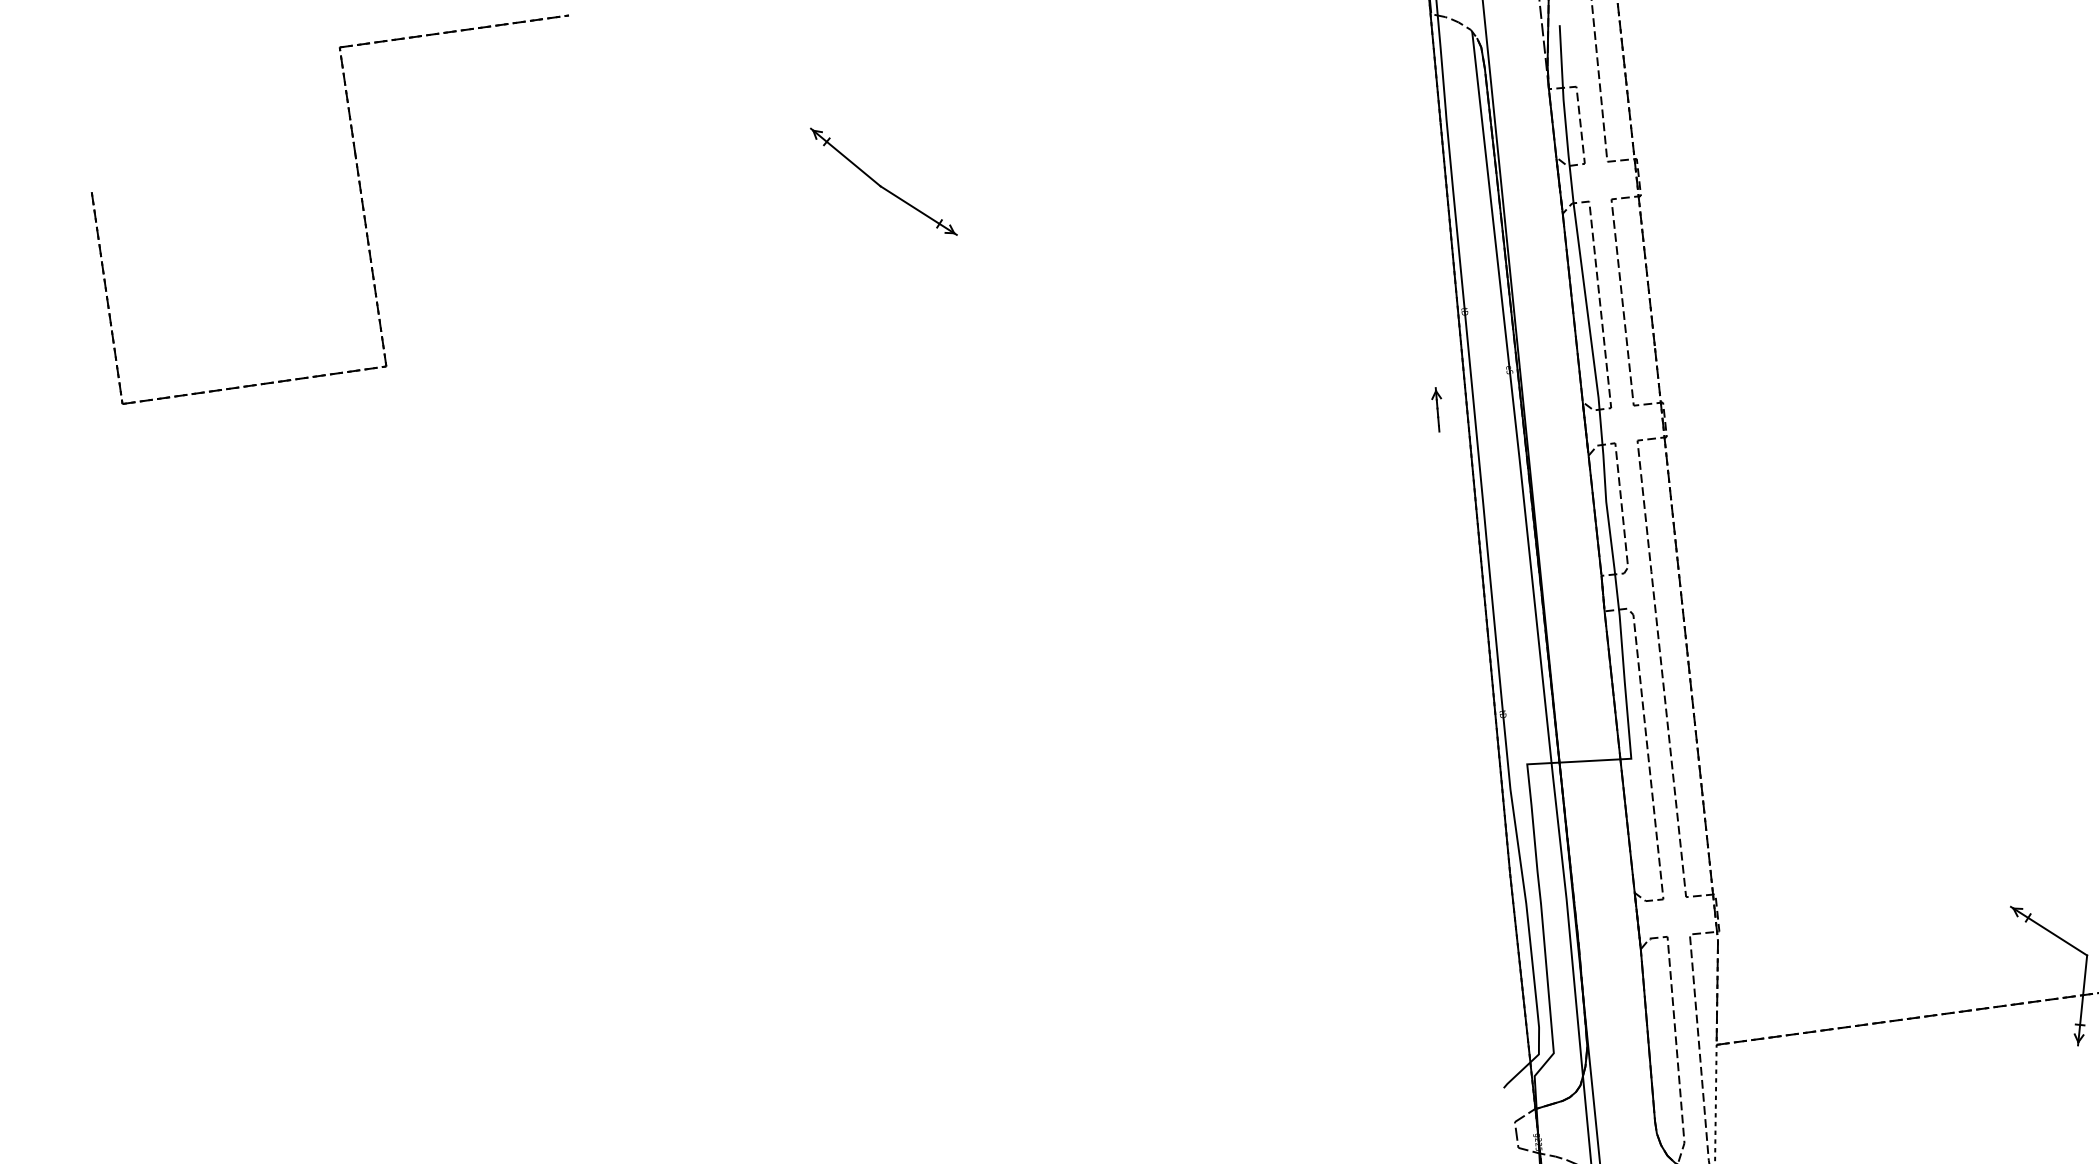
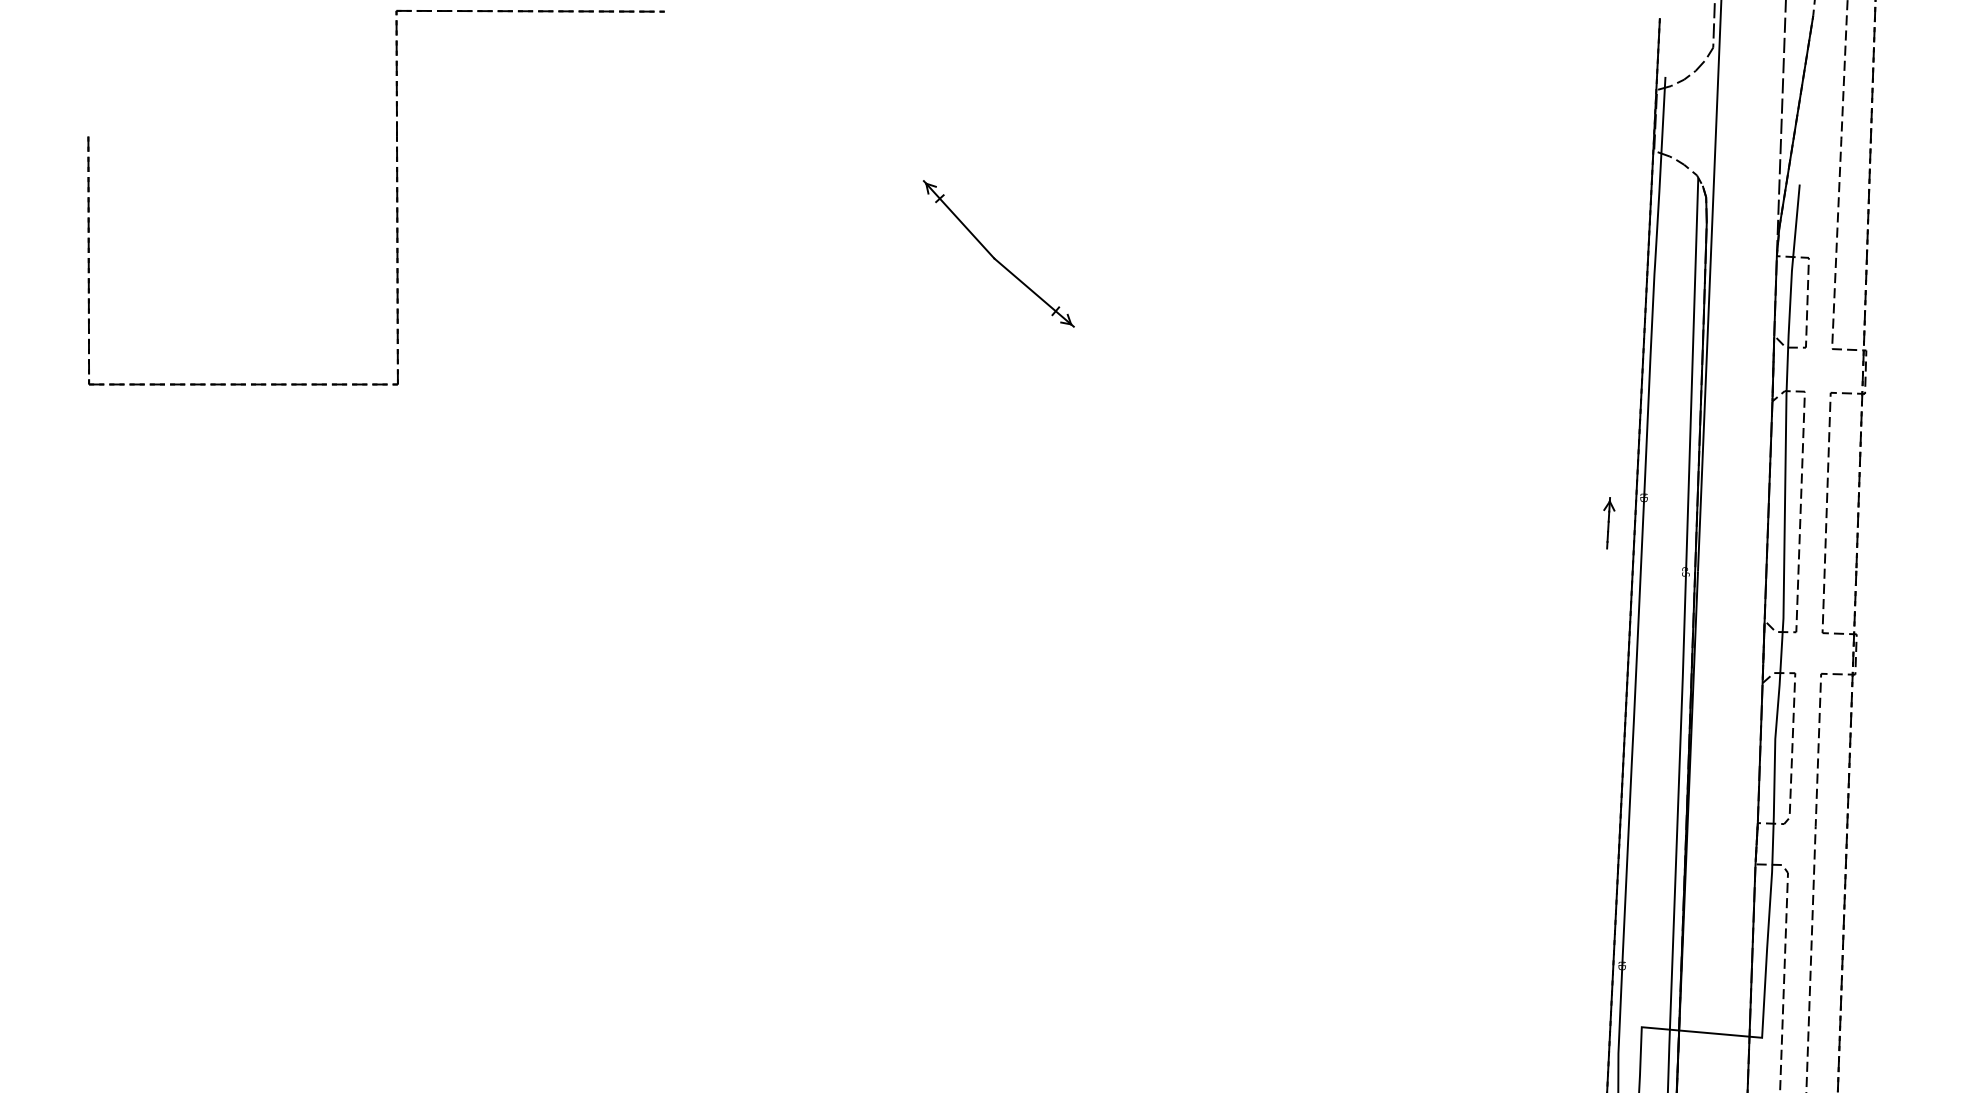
part: (1436, 409) -> (1607, 522), moved

